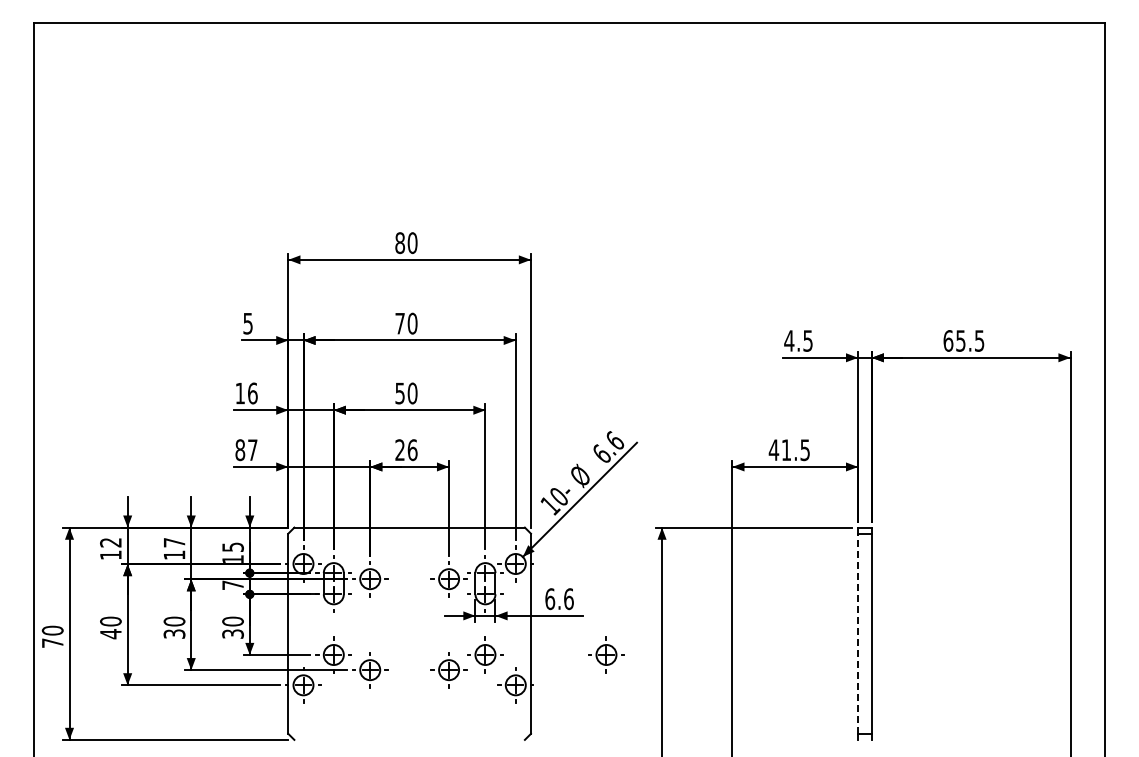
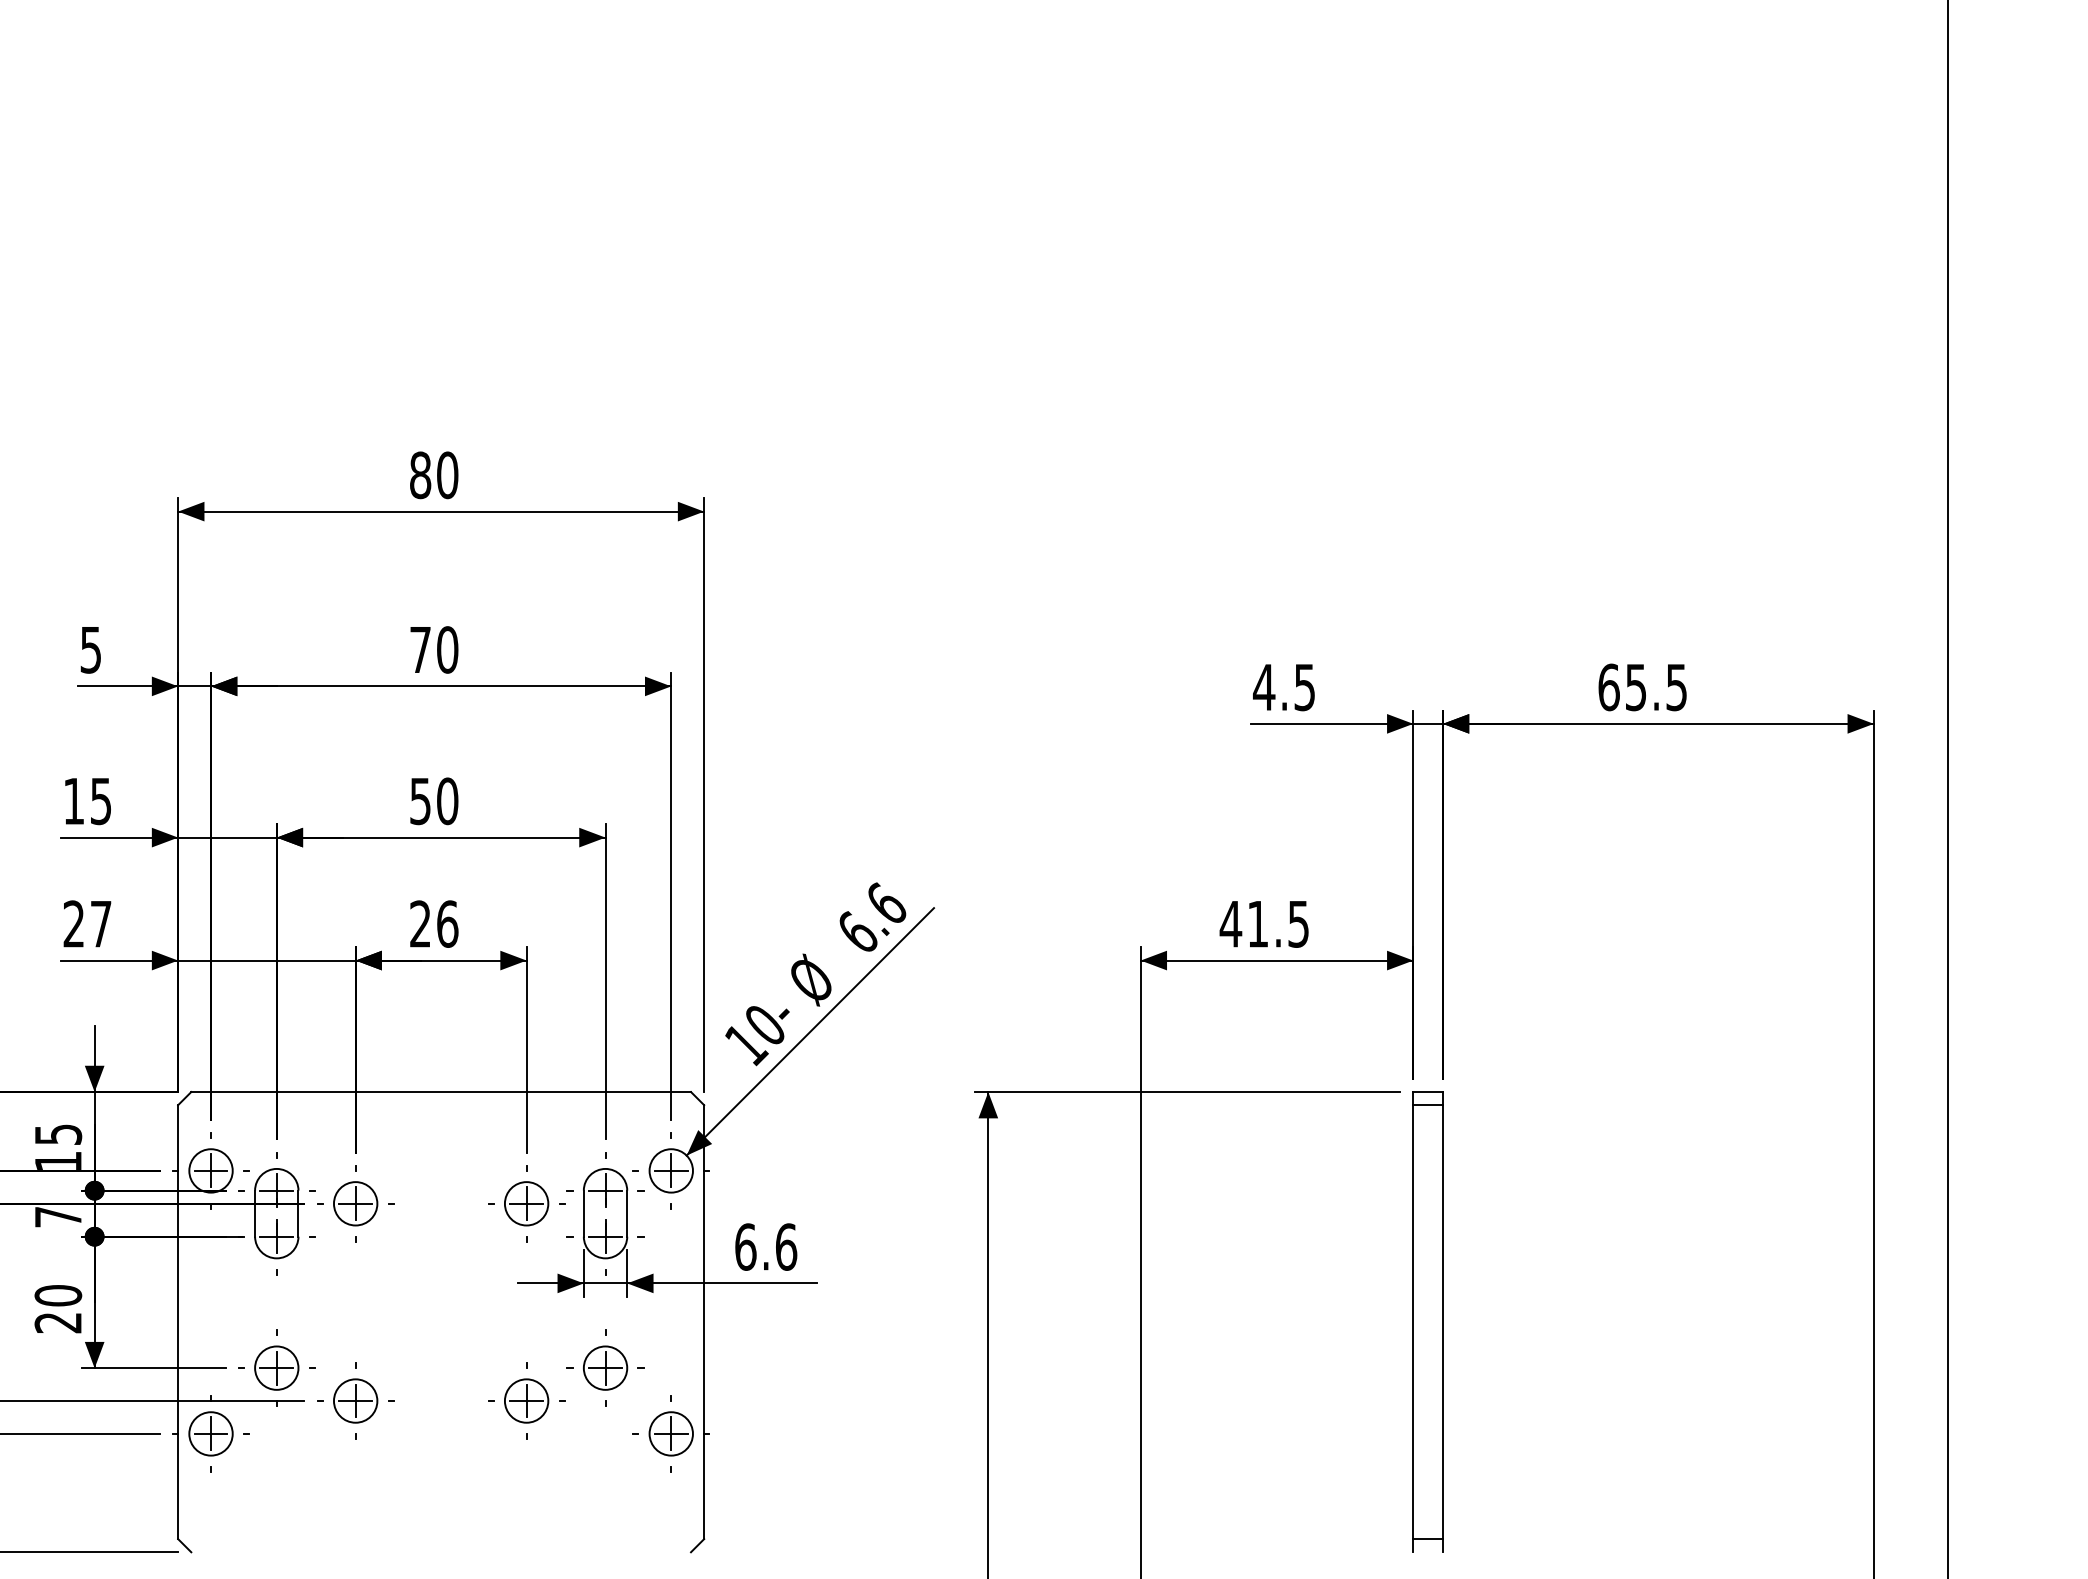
text: (252, 393) -> (100, 801), 16 -> 15
text: (240, 450) -> (74, 924), 87 -> 27
text: (232, 633) -> (57, 1321), 30 -> 20
line: (858, 633) -> (1414, 1321), dashed -> solid
part: (606, 654) -> (867, 1367), removed

